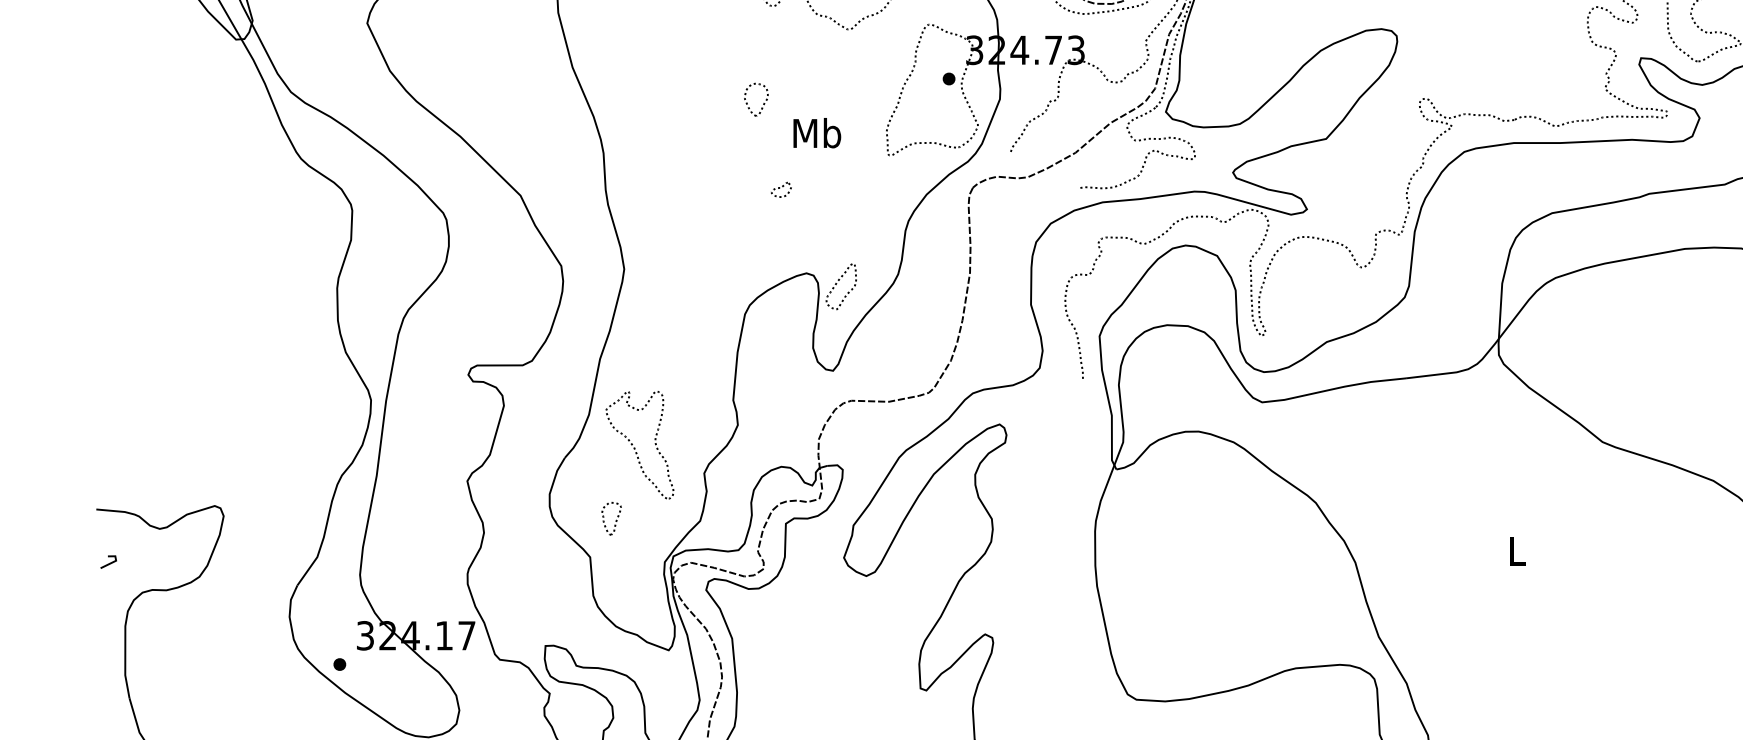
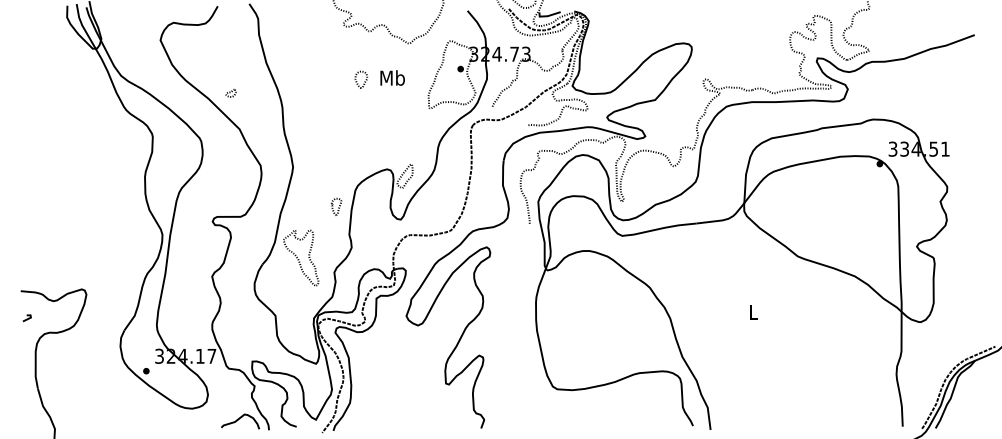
text: (816, 132) -> (392, 77), moved
part: (780, 190) -> (230, 93), moved
part: (611, 517) -> (336, 206), moved

